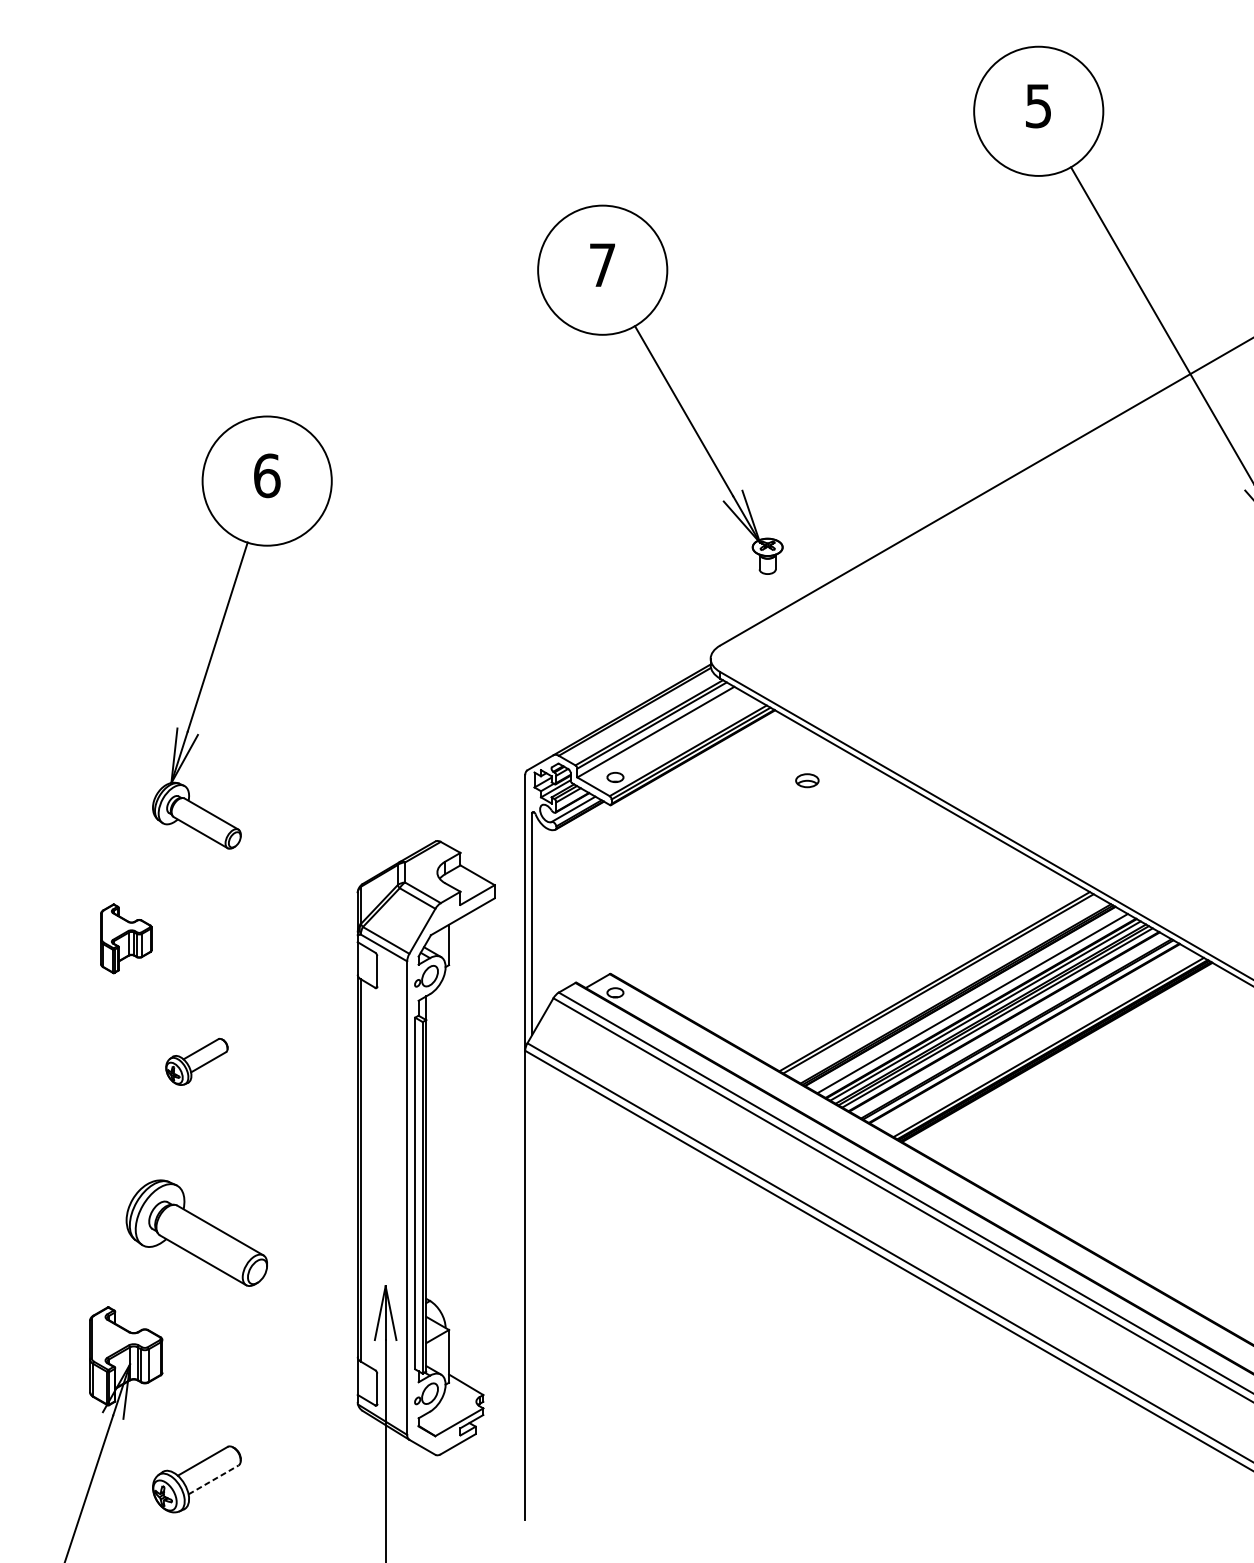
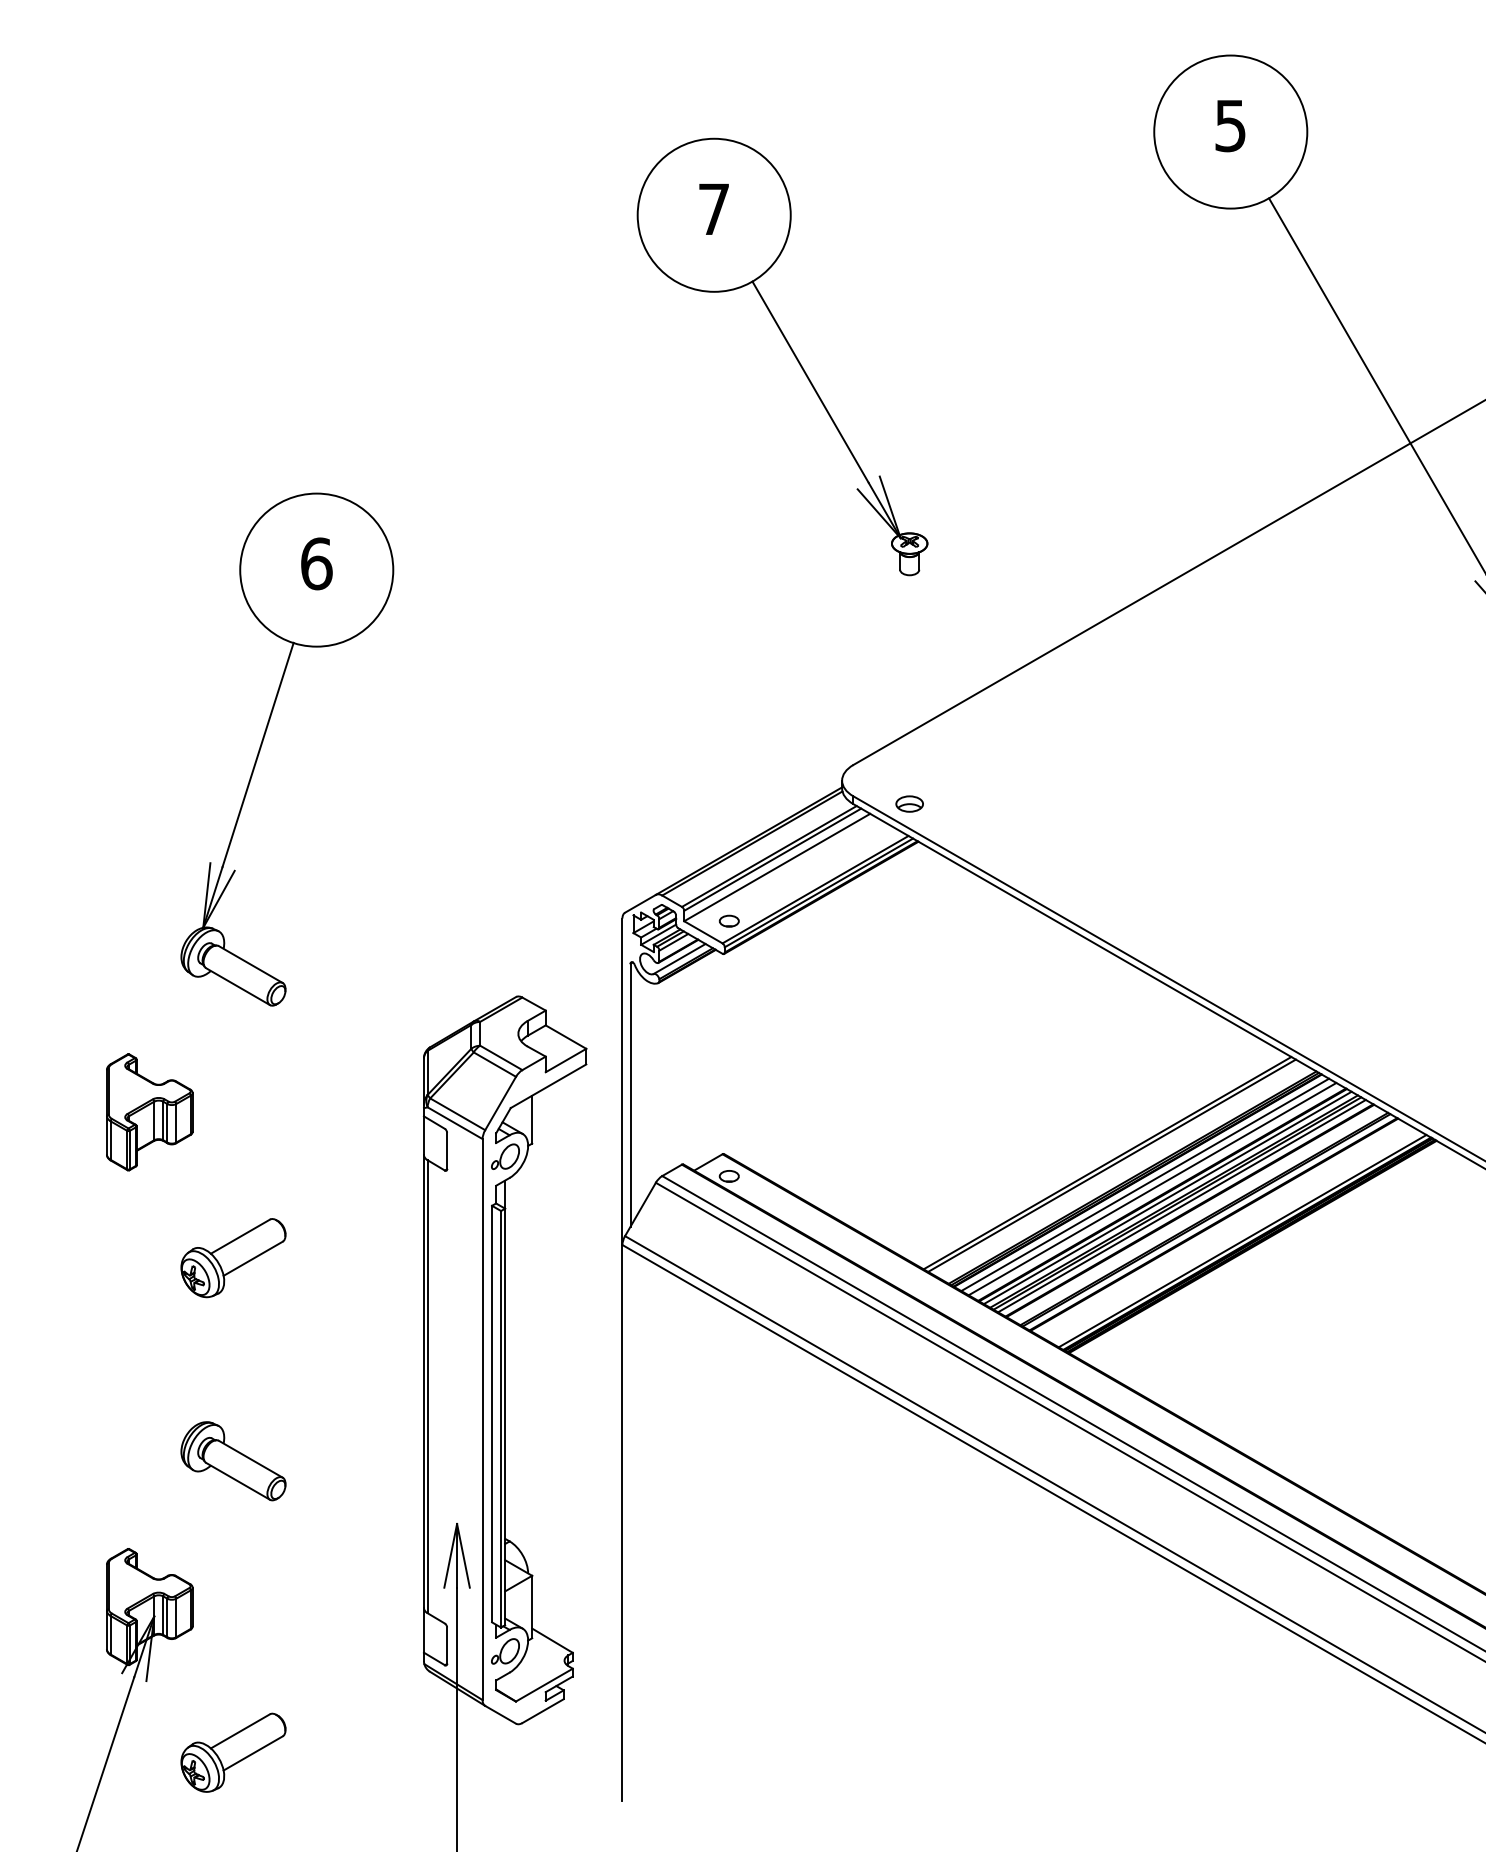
part: (667, 385) -> (791, 351), moved
part: (807, 780) -> (909, 803), moved
part: (126, 938) -> (149, 1112), size x1.43
line: (966, 999) -> (1145, 1184), added
part: (196, 1062) -> (233, 1258), size x1.43
part: (196, 1233) -> (233, 1461), size x0.62
line: (213, 1479) -> (253, 1753), dashed -> solid

